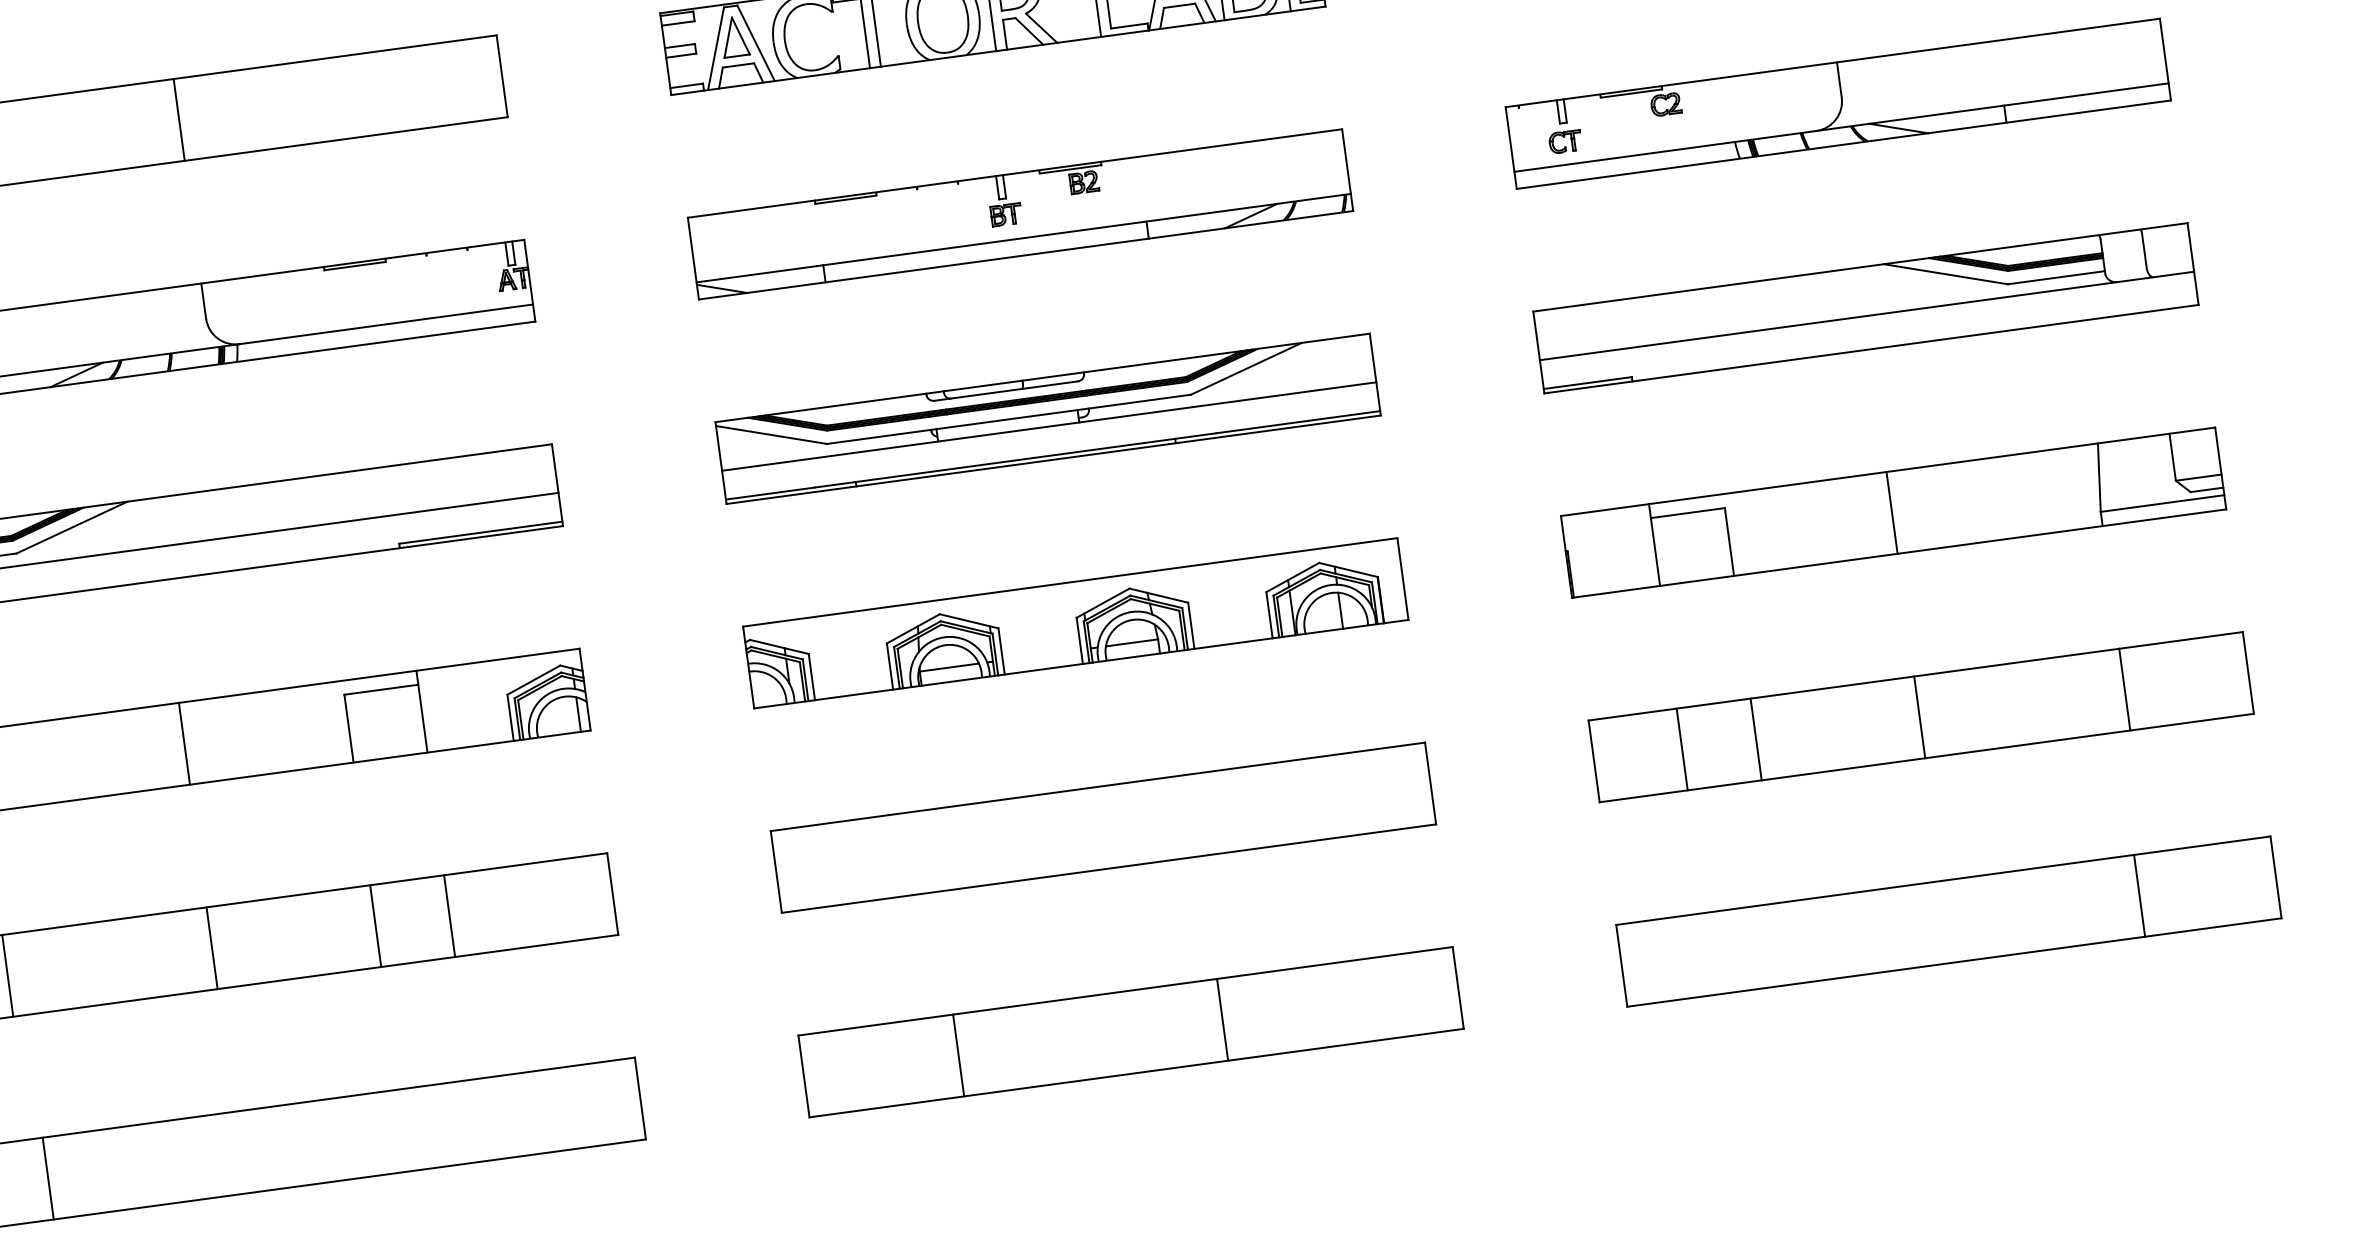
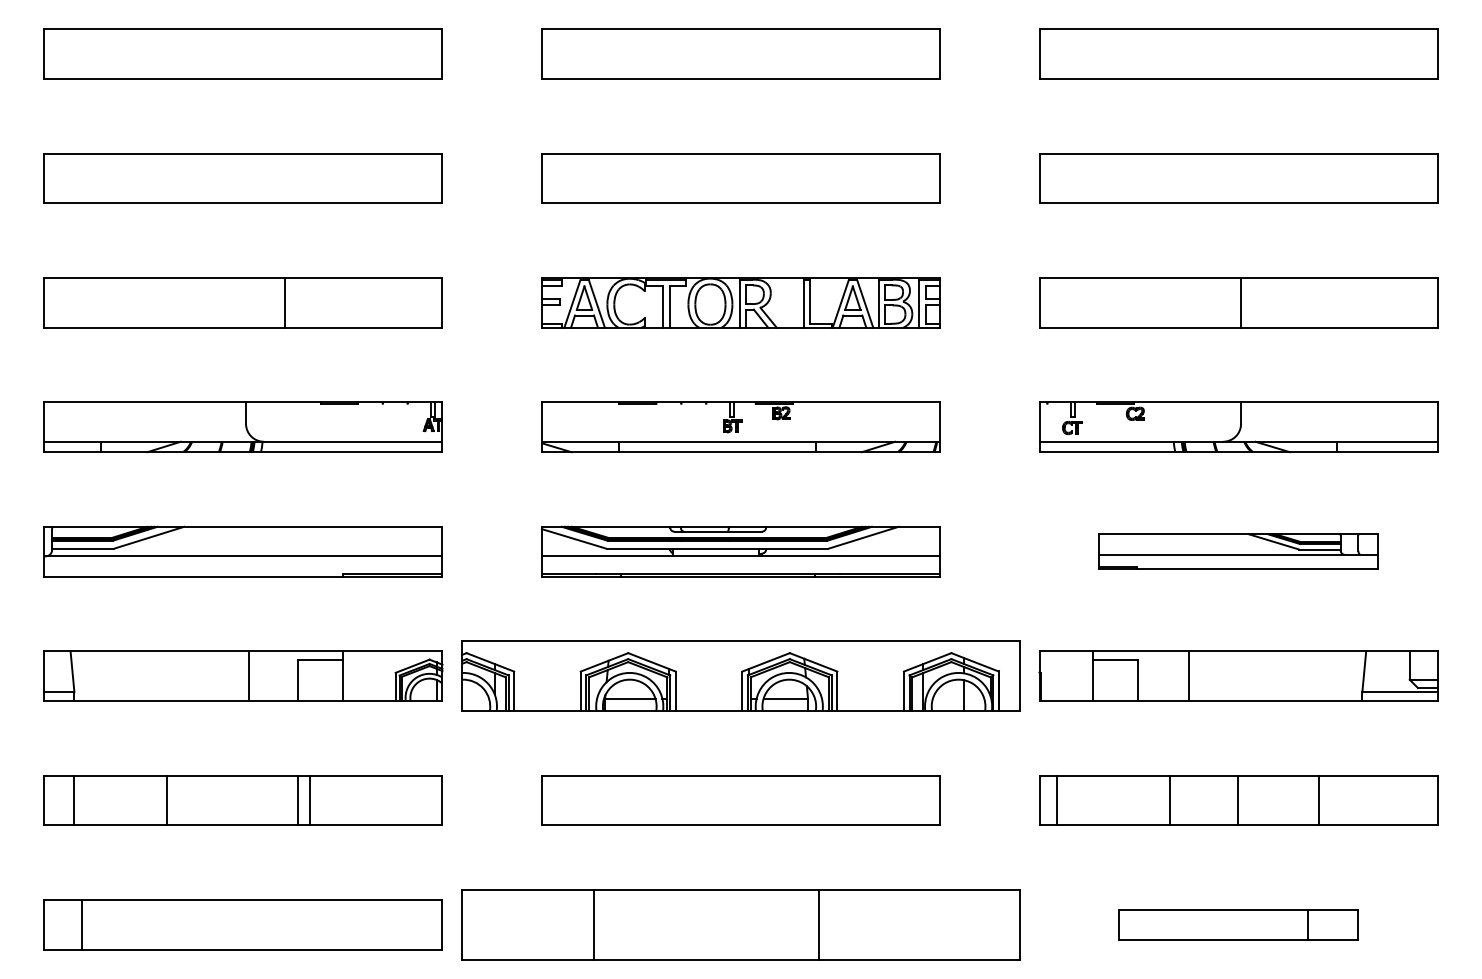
line: (178, 119) -> (284, 302), moved
part: (1865, 307) -> (1238, 551), size x0.7
line: (1891, 512) -> (1188, 675), moved
part: (1074, 622) -> (740, 675), size x1.4
line: (2125, 689) -> (1319, 800), moved
line: (1756, 739) -> (1170, 800), moved
line: (183, 742) -> (248, 675), moved
line: (1682, 749) -> (1057, 800), moved
line: (450, 916) -> (310, 800), moved
part: (1948, 921) -> (1238, 924), size x0.6
line: (211, 948) -> (166, 800), moved
part: (1130, 1031) -> (740, 924), size x1.4

